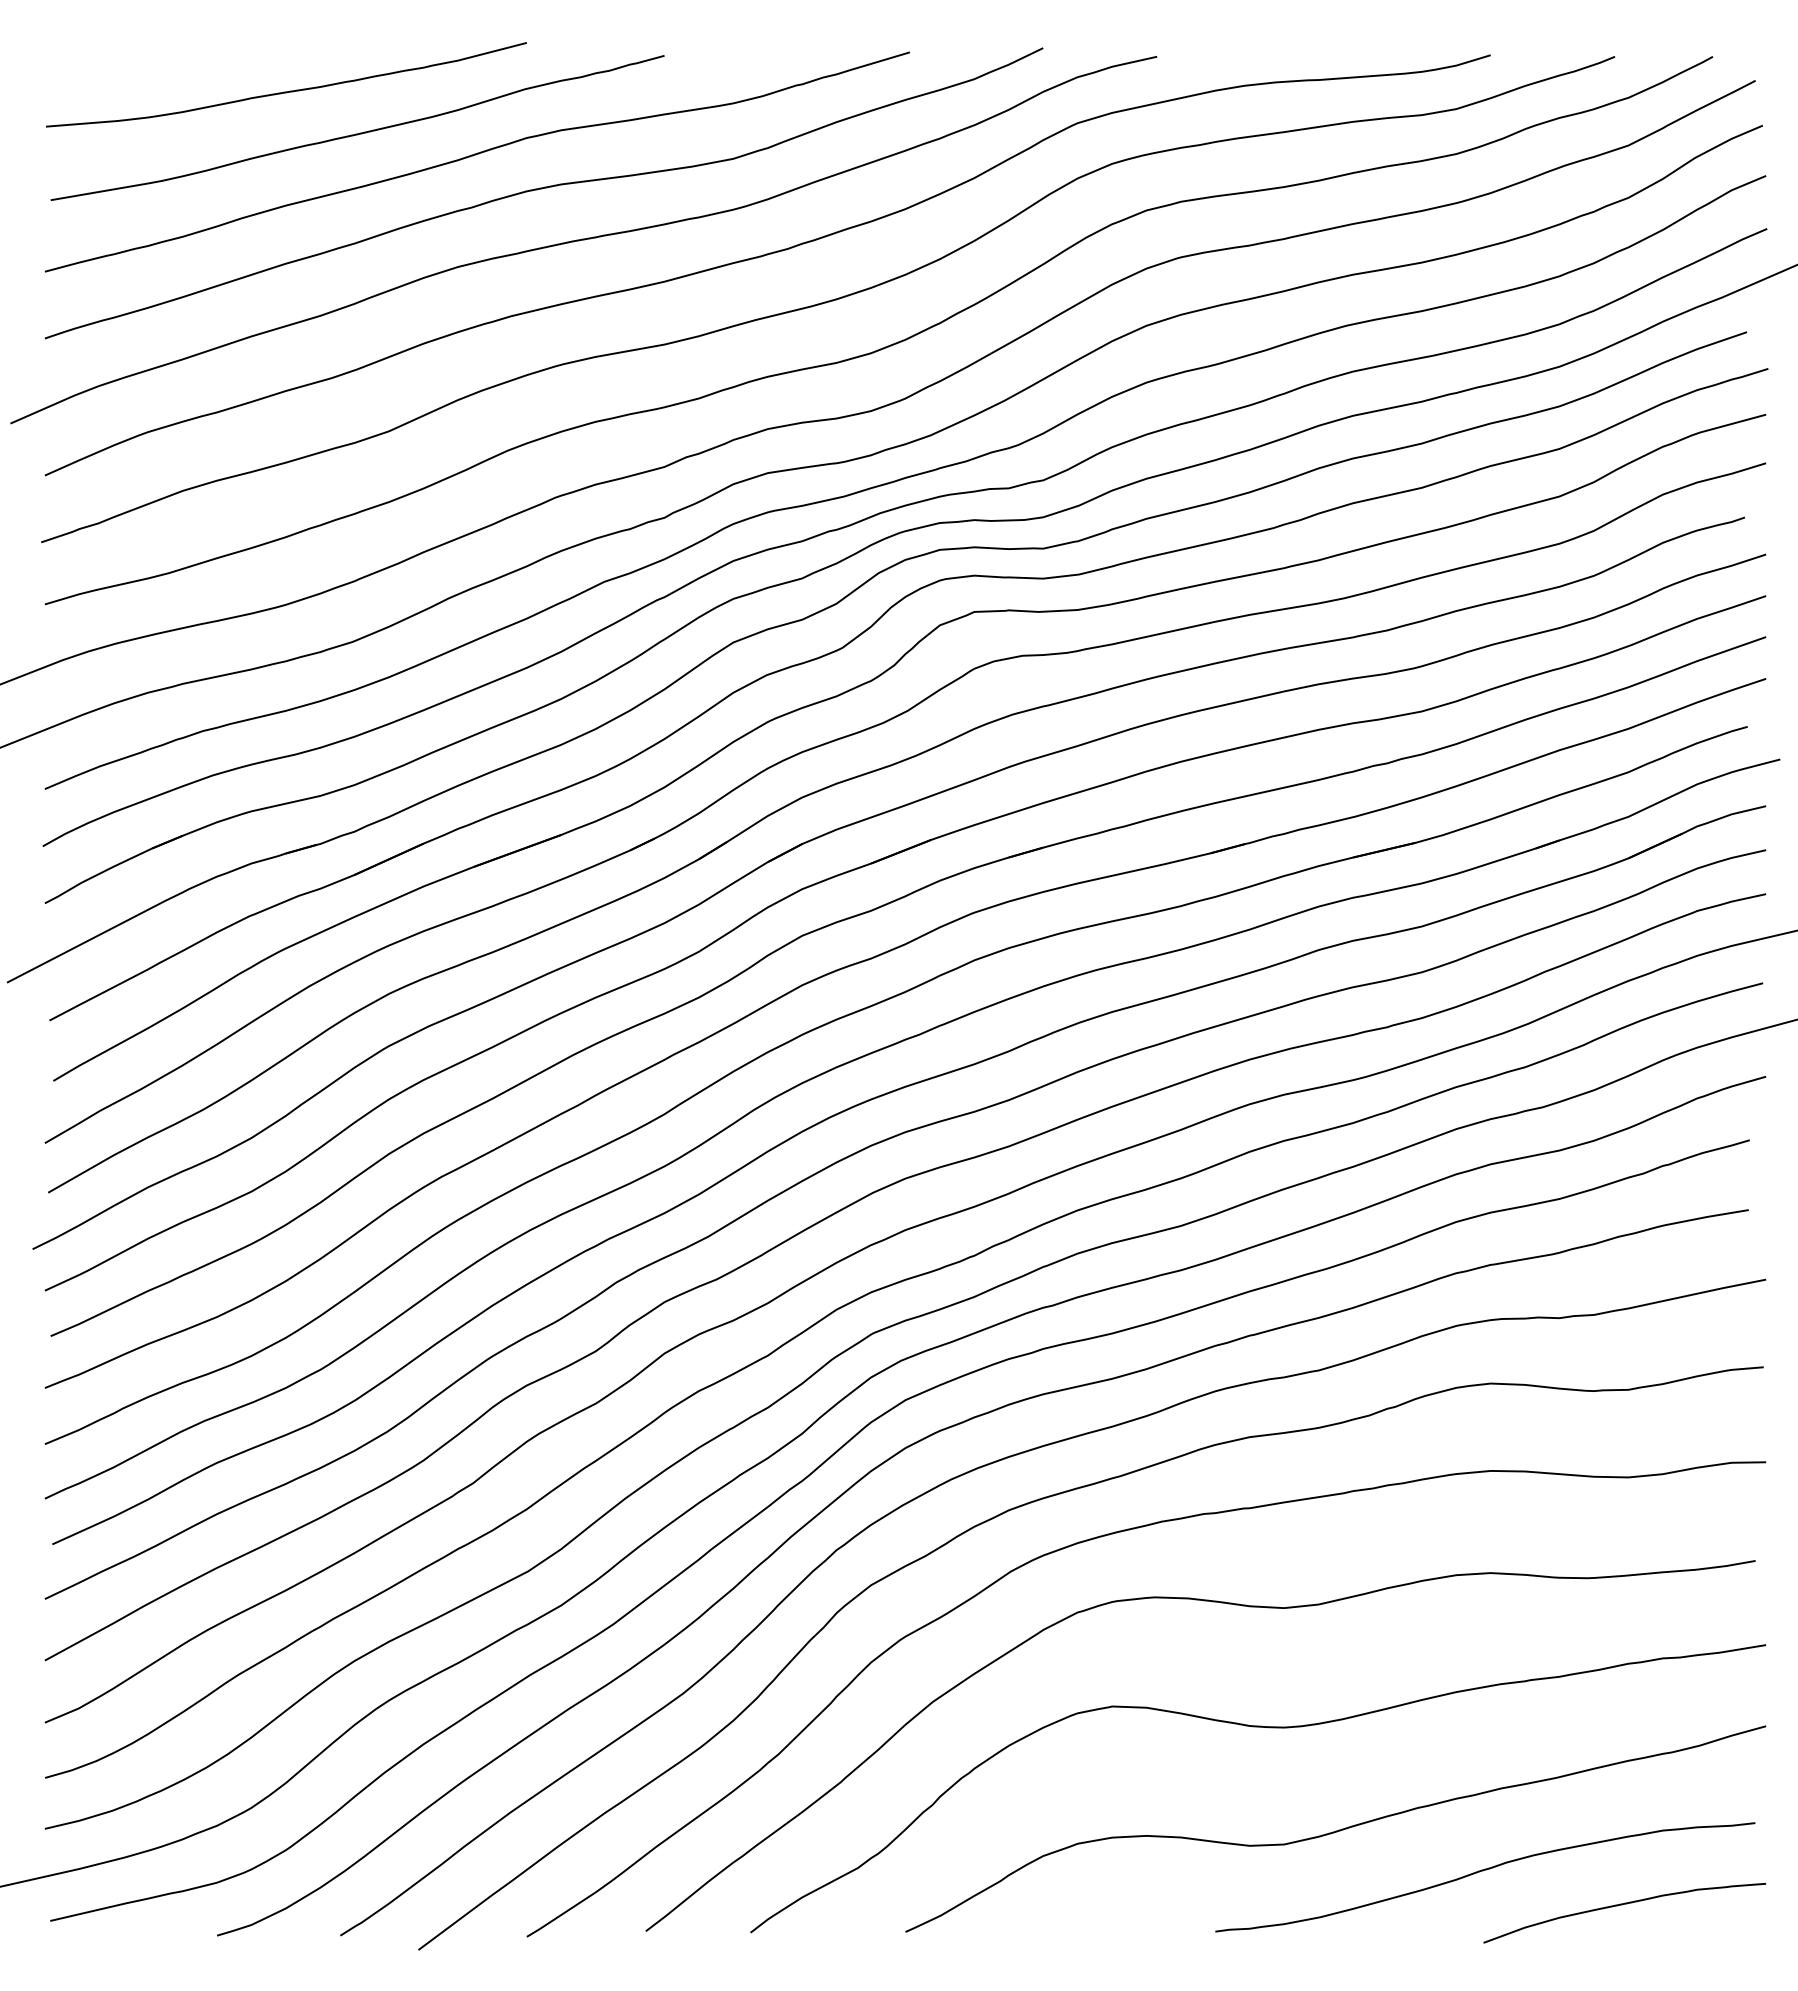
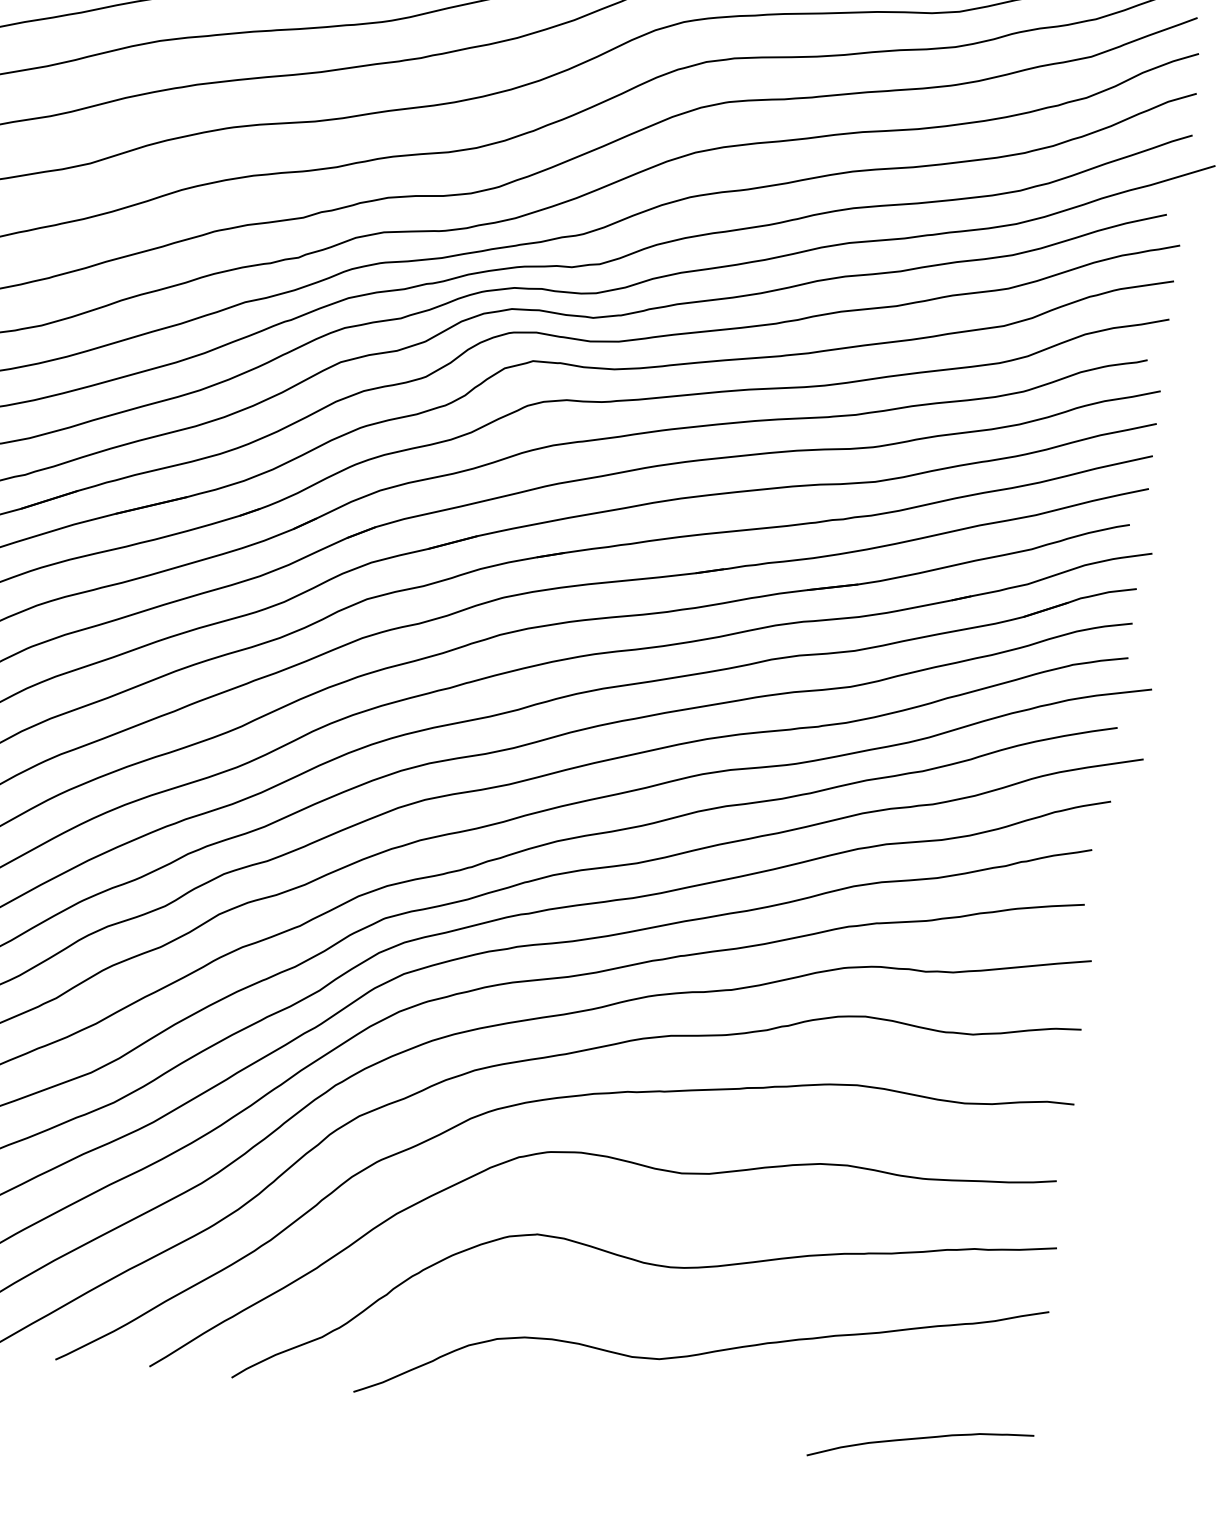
curve: (1483, 1871) -> (813, 1399), removed

